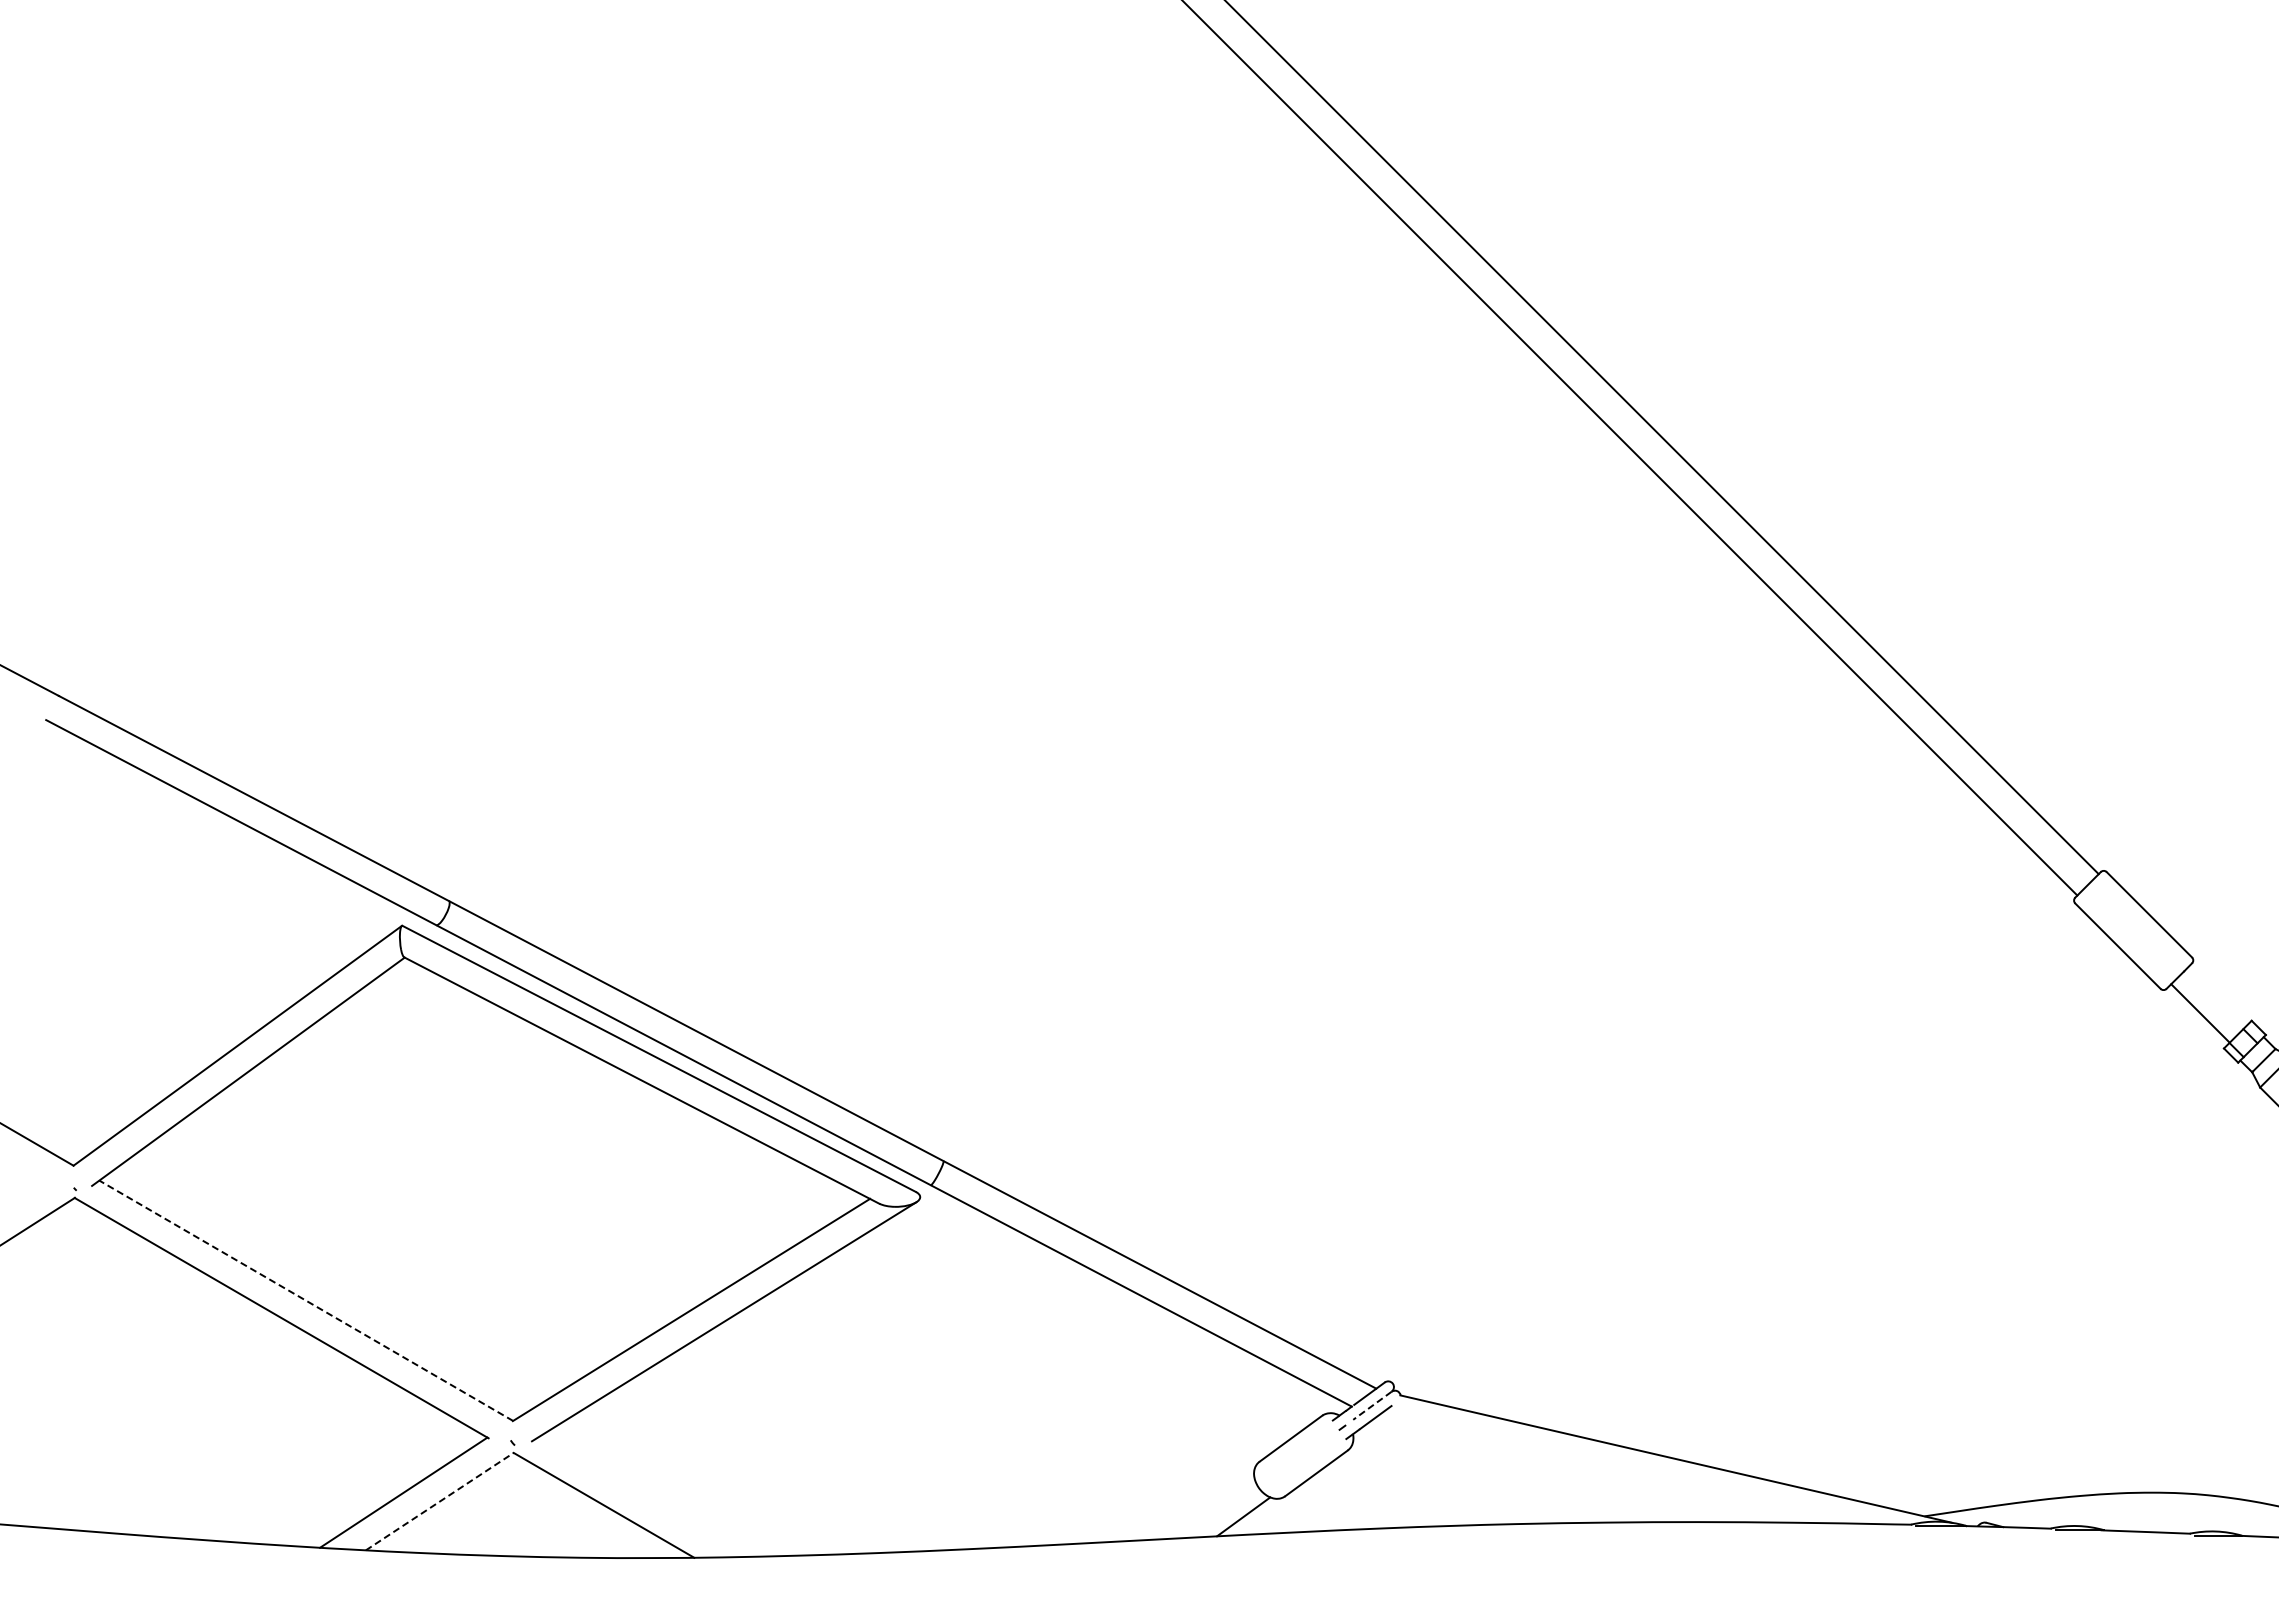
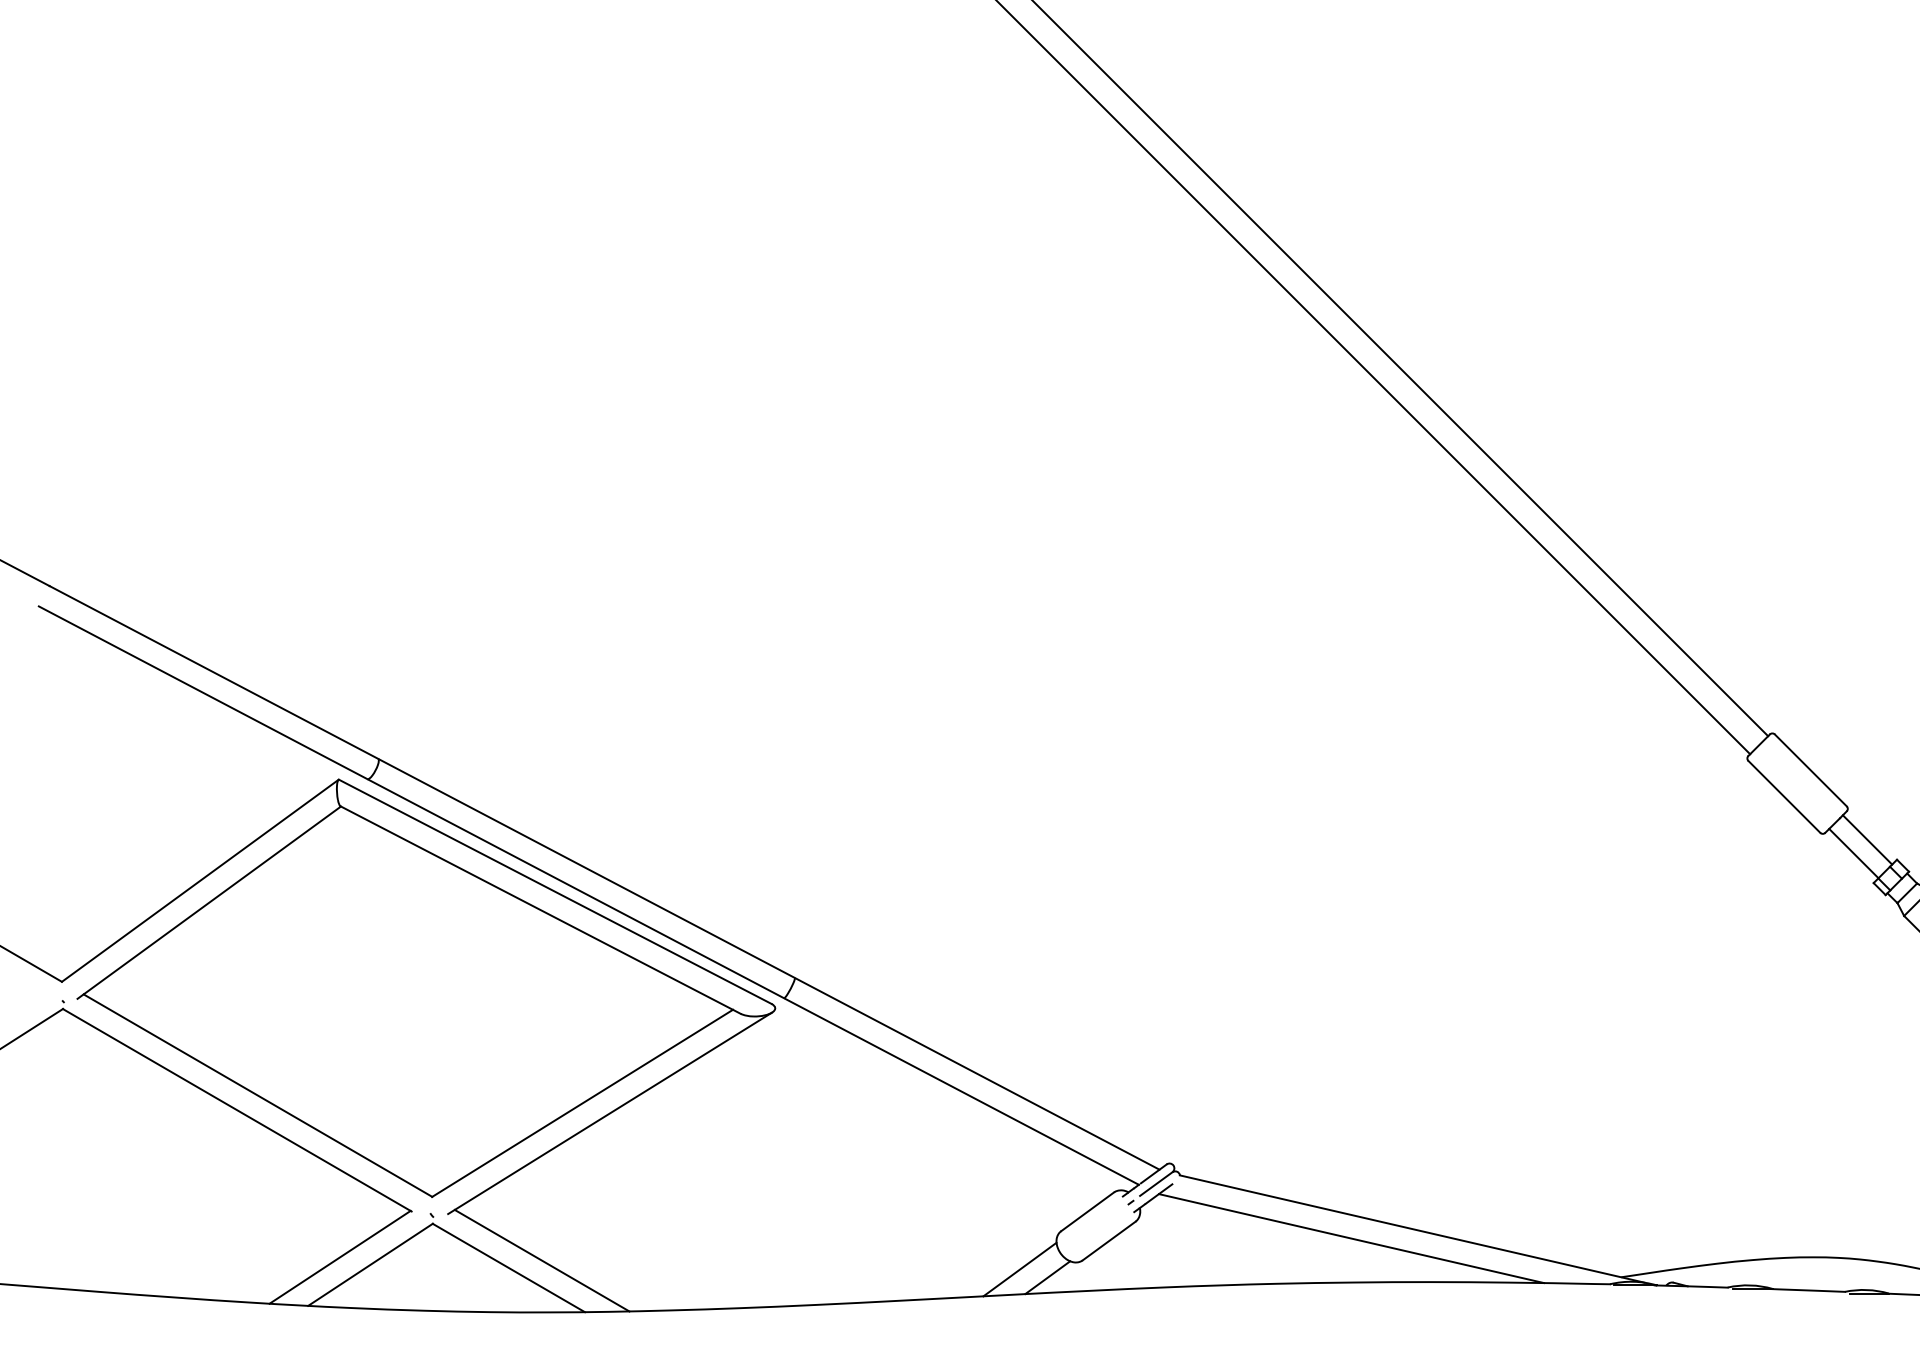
line: (2216, 996) -> (1867, 839), added
line: (305, 1300) -> (257, 1095), dashed -> solid
line: (1372, 1405) -> (1156, 1183), dashed -> solid
line: (1603, 1470) -> (1350, 1238), added
line: (643, 1496) -> (542, 1260), added
line: (439, 1501) -> (370, 1264), dashed -> solid
line: (1210, 1507) -> (1019, 1269), added

